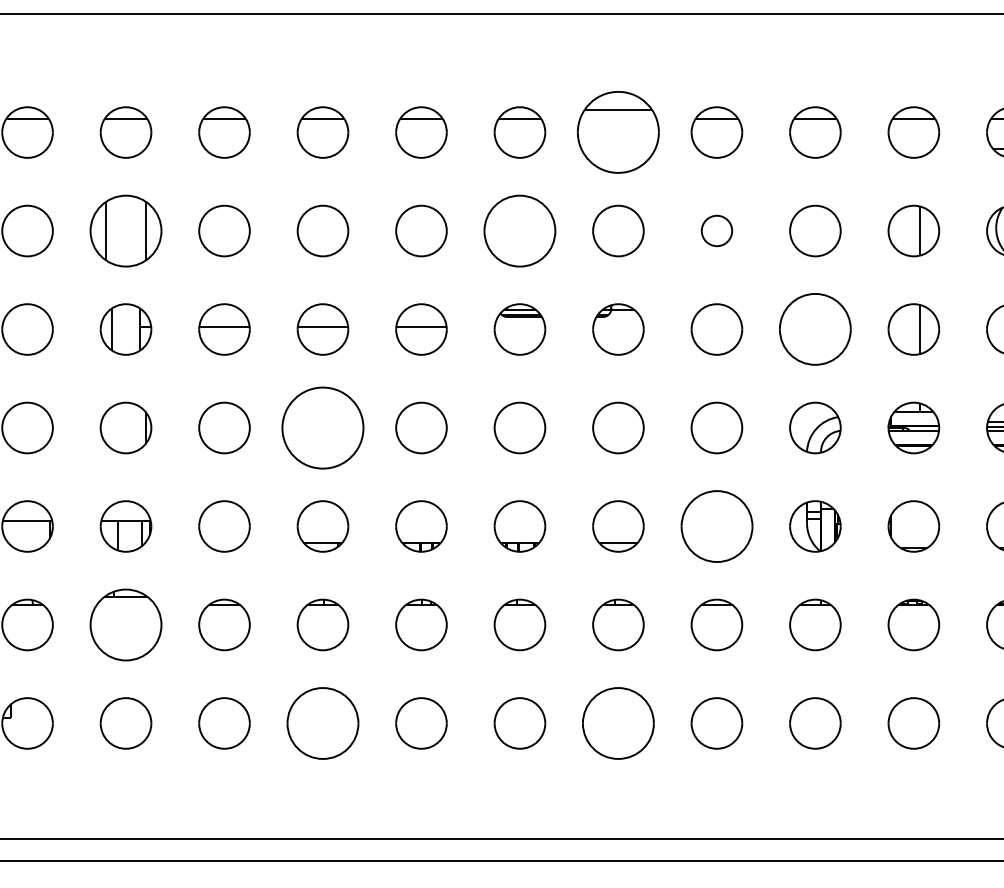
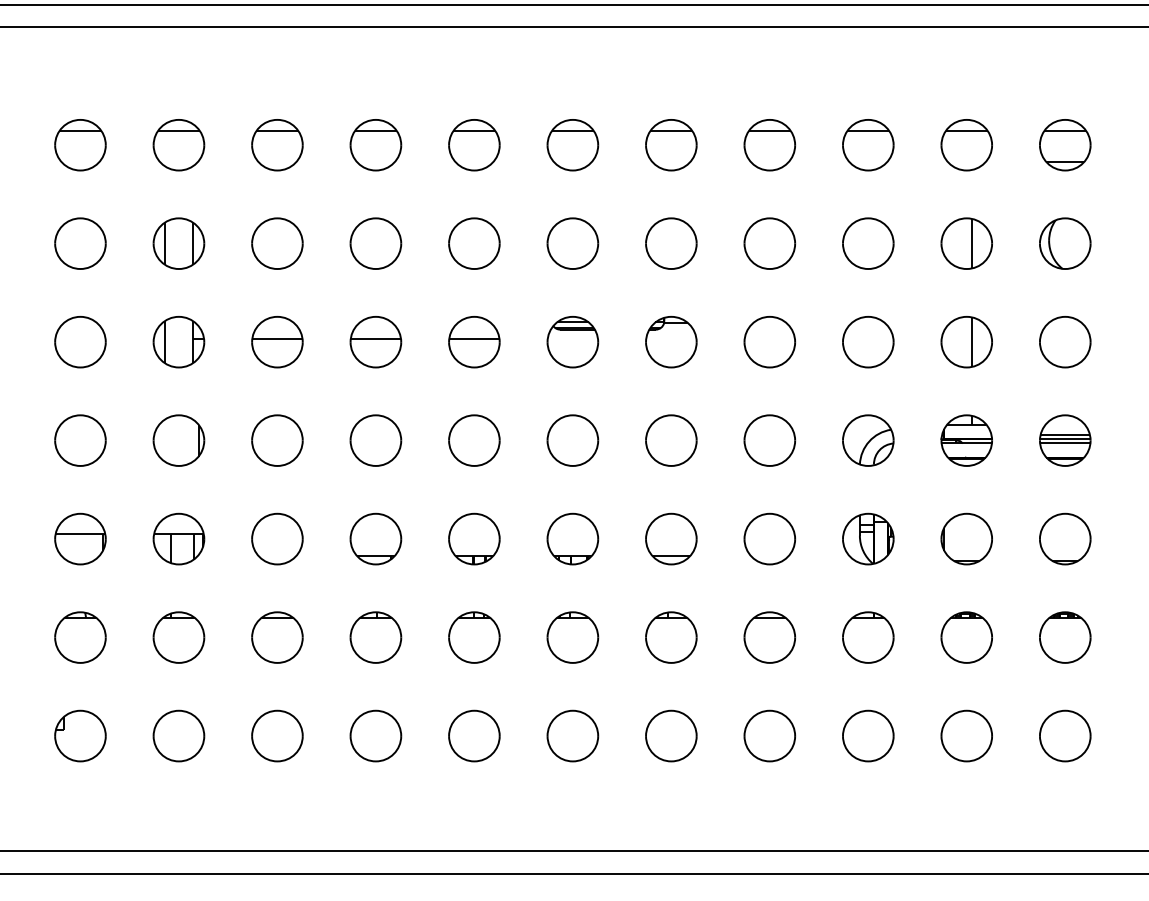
part: (618, 132) -> (671, 145), size x0.62
part: (125, 230) -> (178, 243), size x0.71
part: (519, 230) -> (572, 243), size x0.71
part: (716, 230) -> (769, 243), size x1.67
part: (815, 329) -> (868, 342), size x0.71
part: (322, 427) -> (375, 440), size x0.62
part: (716, 525) -> (769, 538), size x0.71
part: (125, 624) -> (178, 637), size x0.71
part: (322, 722) -> (375, 735), size x0.71
part: (618, 722) -> (671, 735), size x0.71

